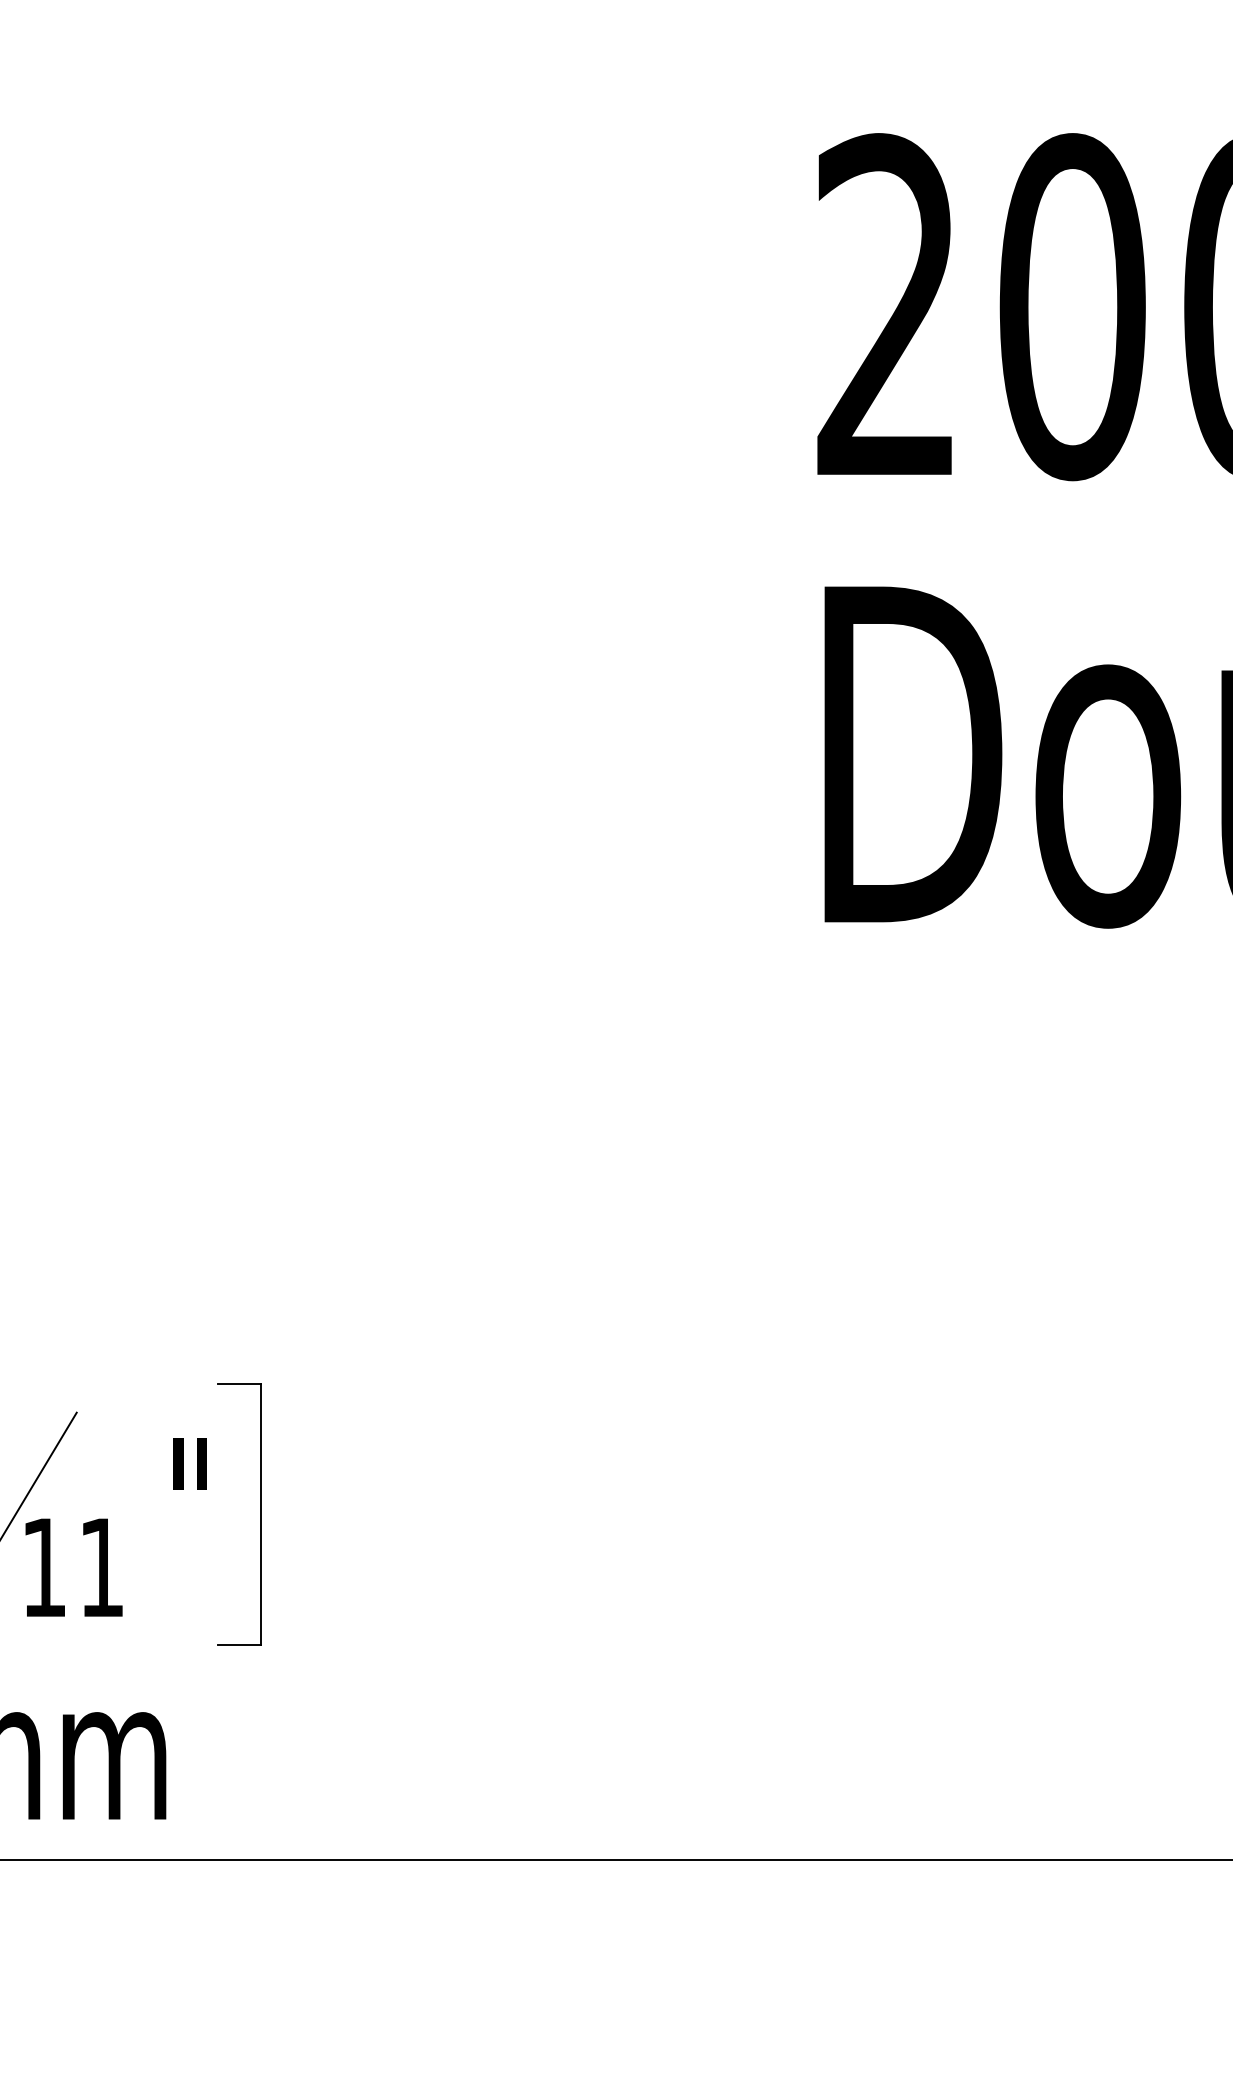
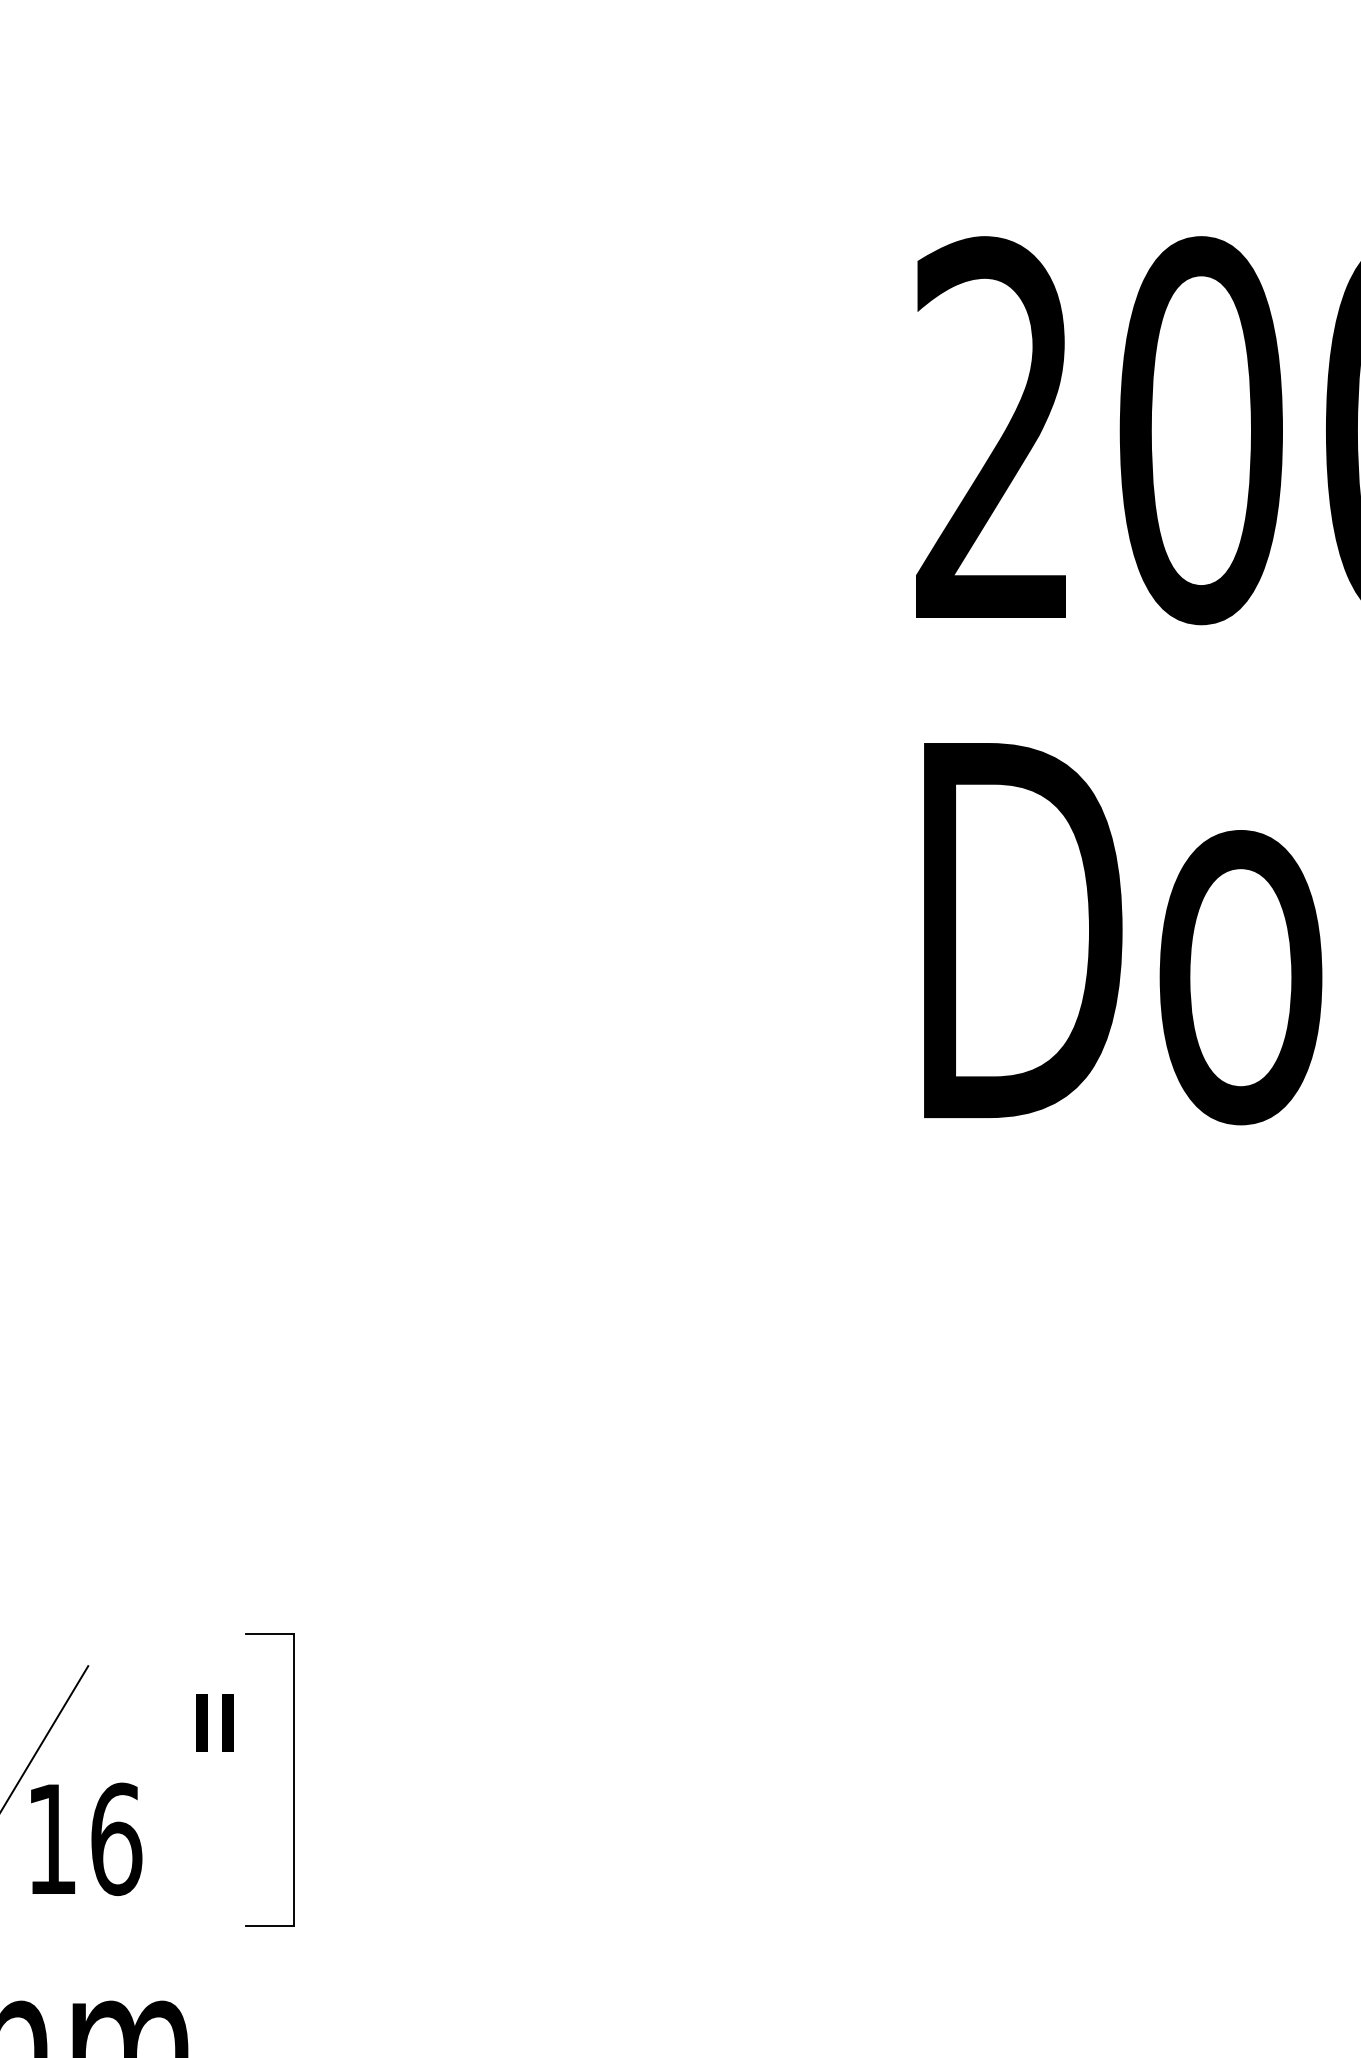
text: (102, 1567) -> (117, 1839), 11 -> 16

